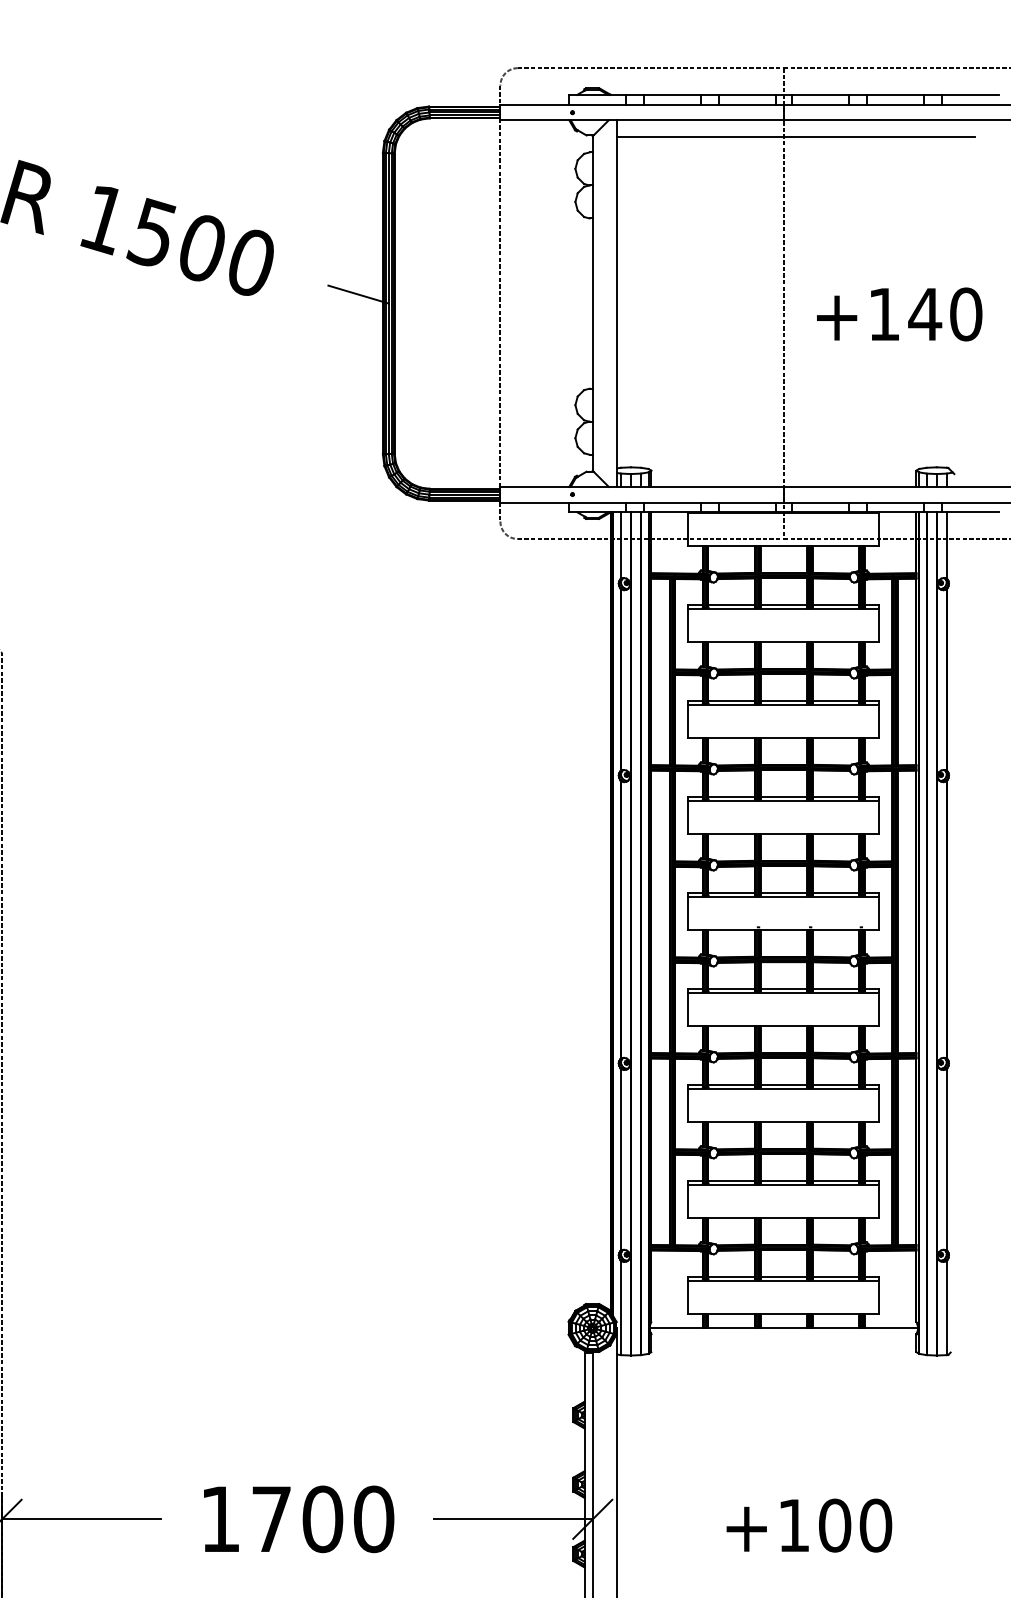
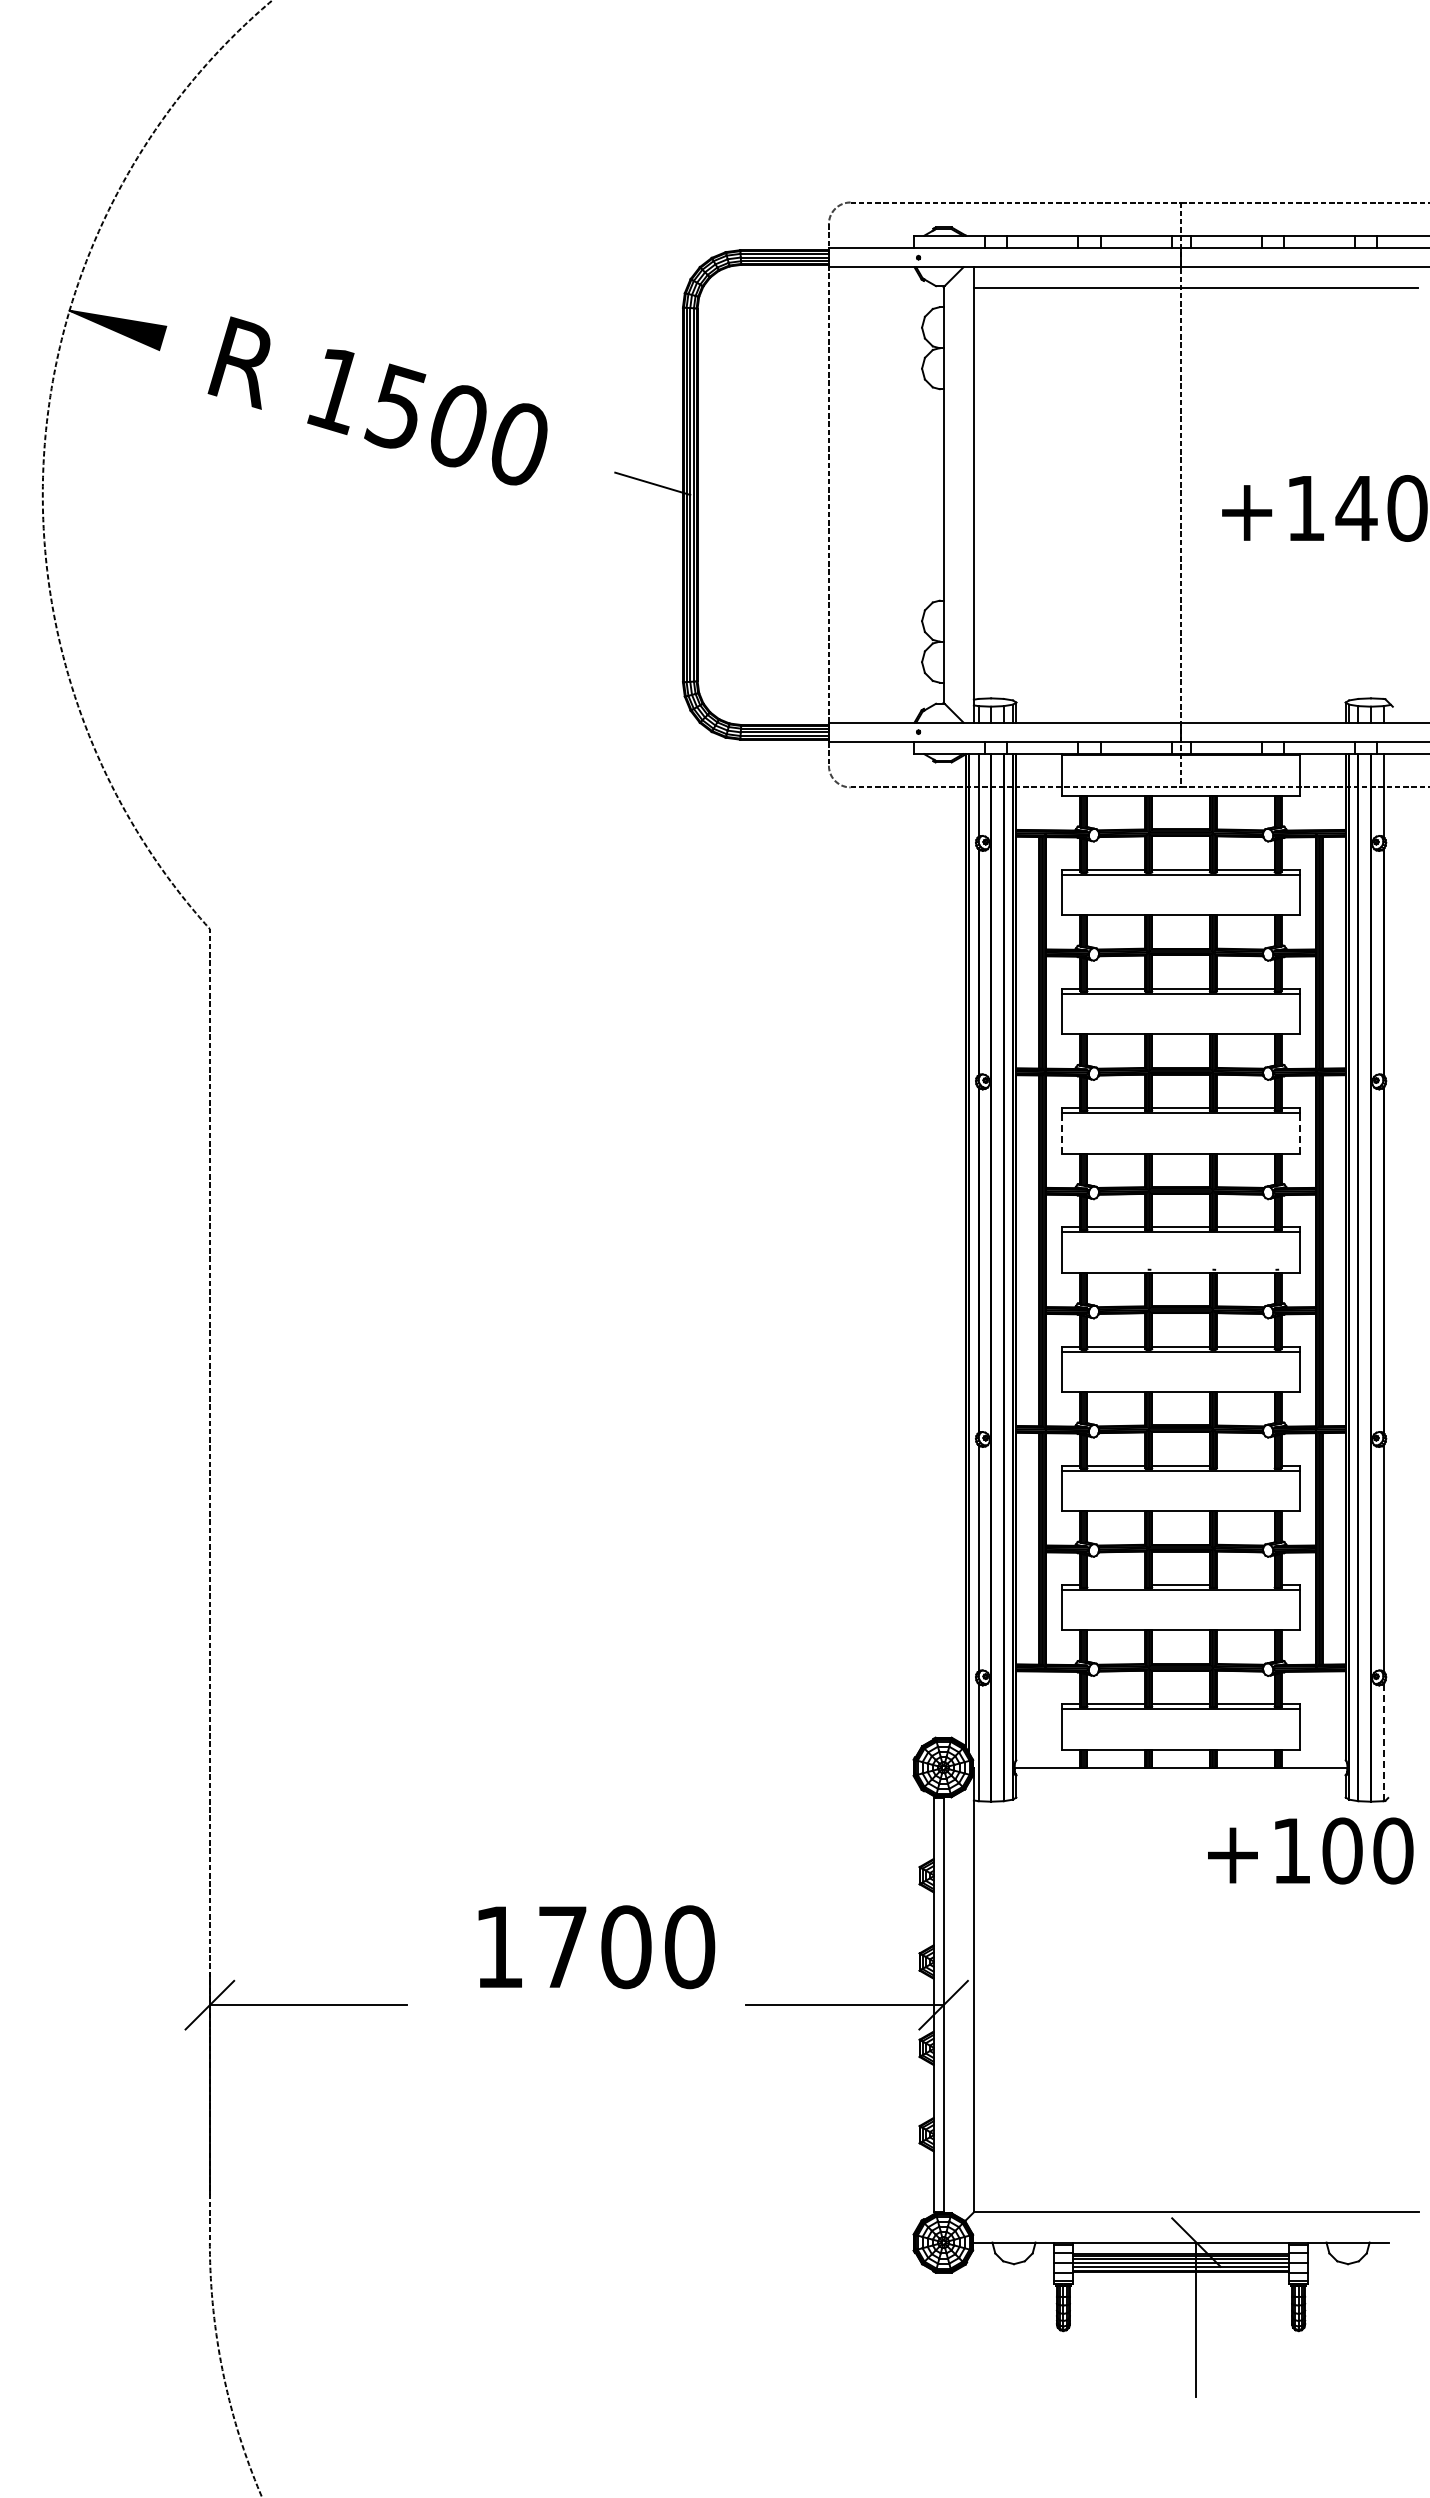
line: (688, 816) -> (1062, 1132), solid -> dashed
line: (879, 816) -> (1299, 1132), solid -> dashed
line: (835, 1084) -> (1245, 1465), removed
line: (731, 1181) -> (1116, 1585), removed
line: (835, 1181) -> (1245, 1585), removed
line: (946, 1307) -> (1383, 1742), solid -> dashed
text: (298, 1519) -> (596, 1947), moved
text: (809, 1525) -> (1310, 1850), moved

